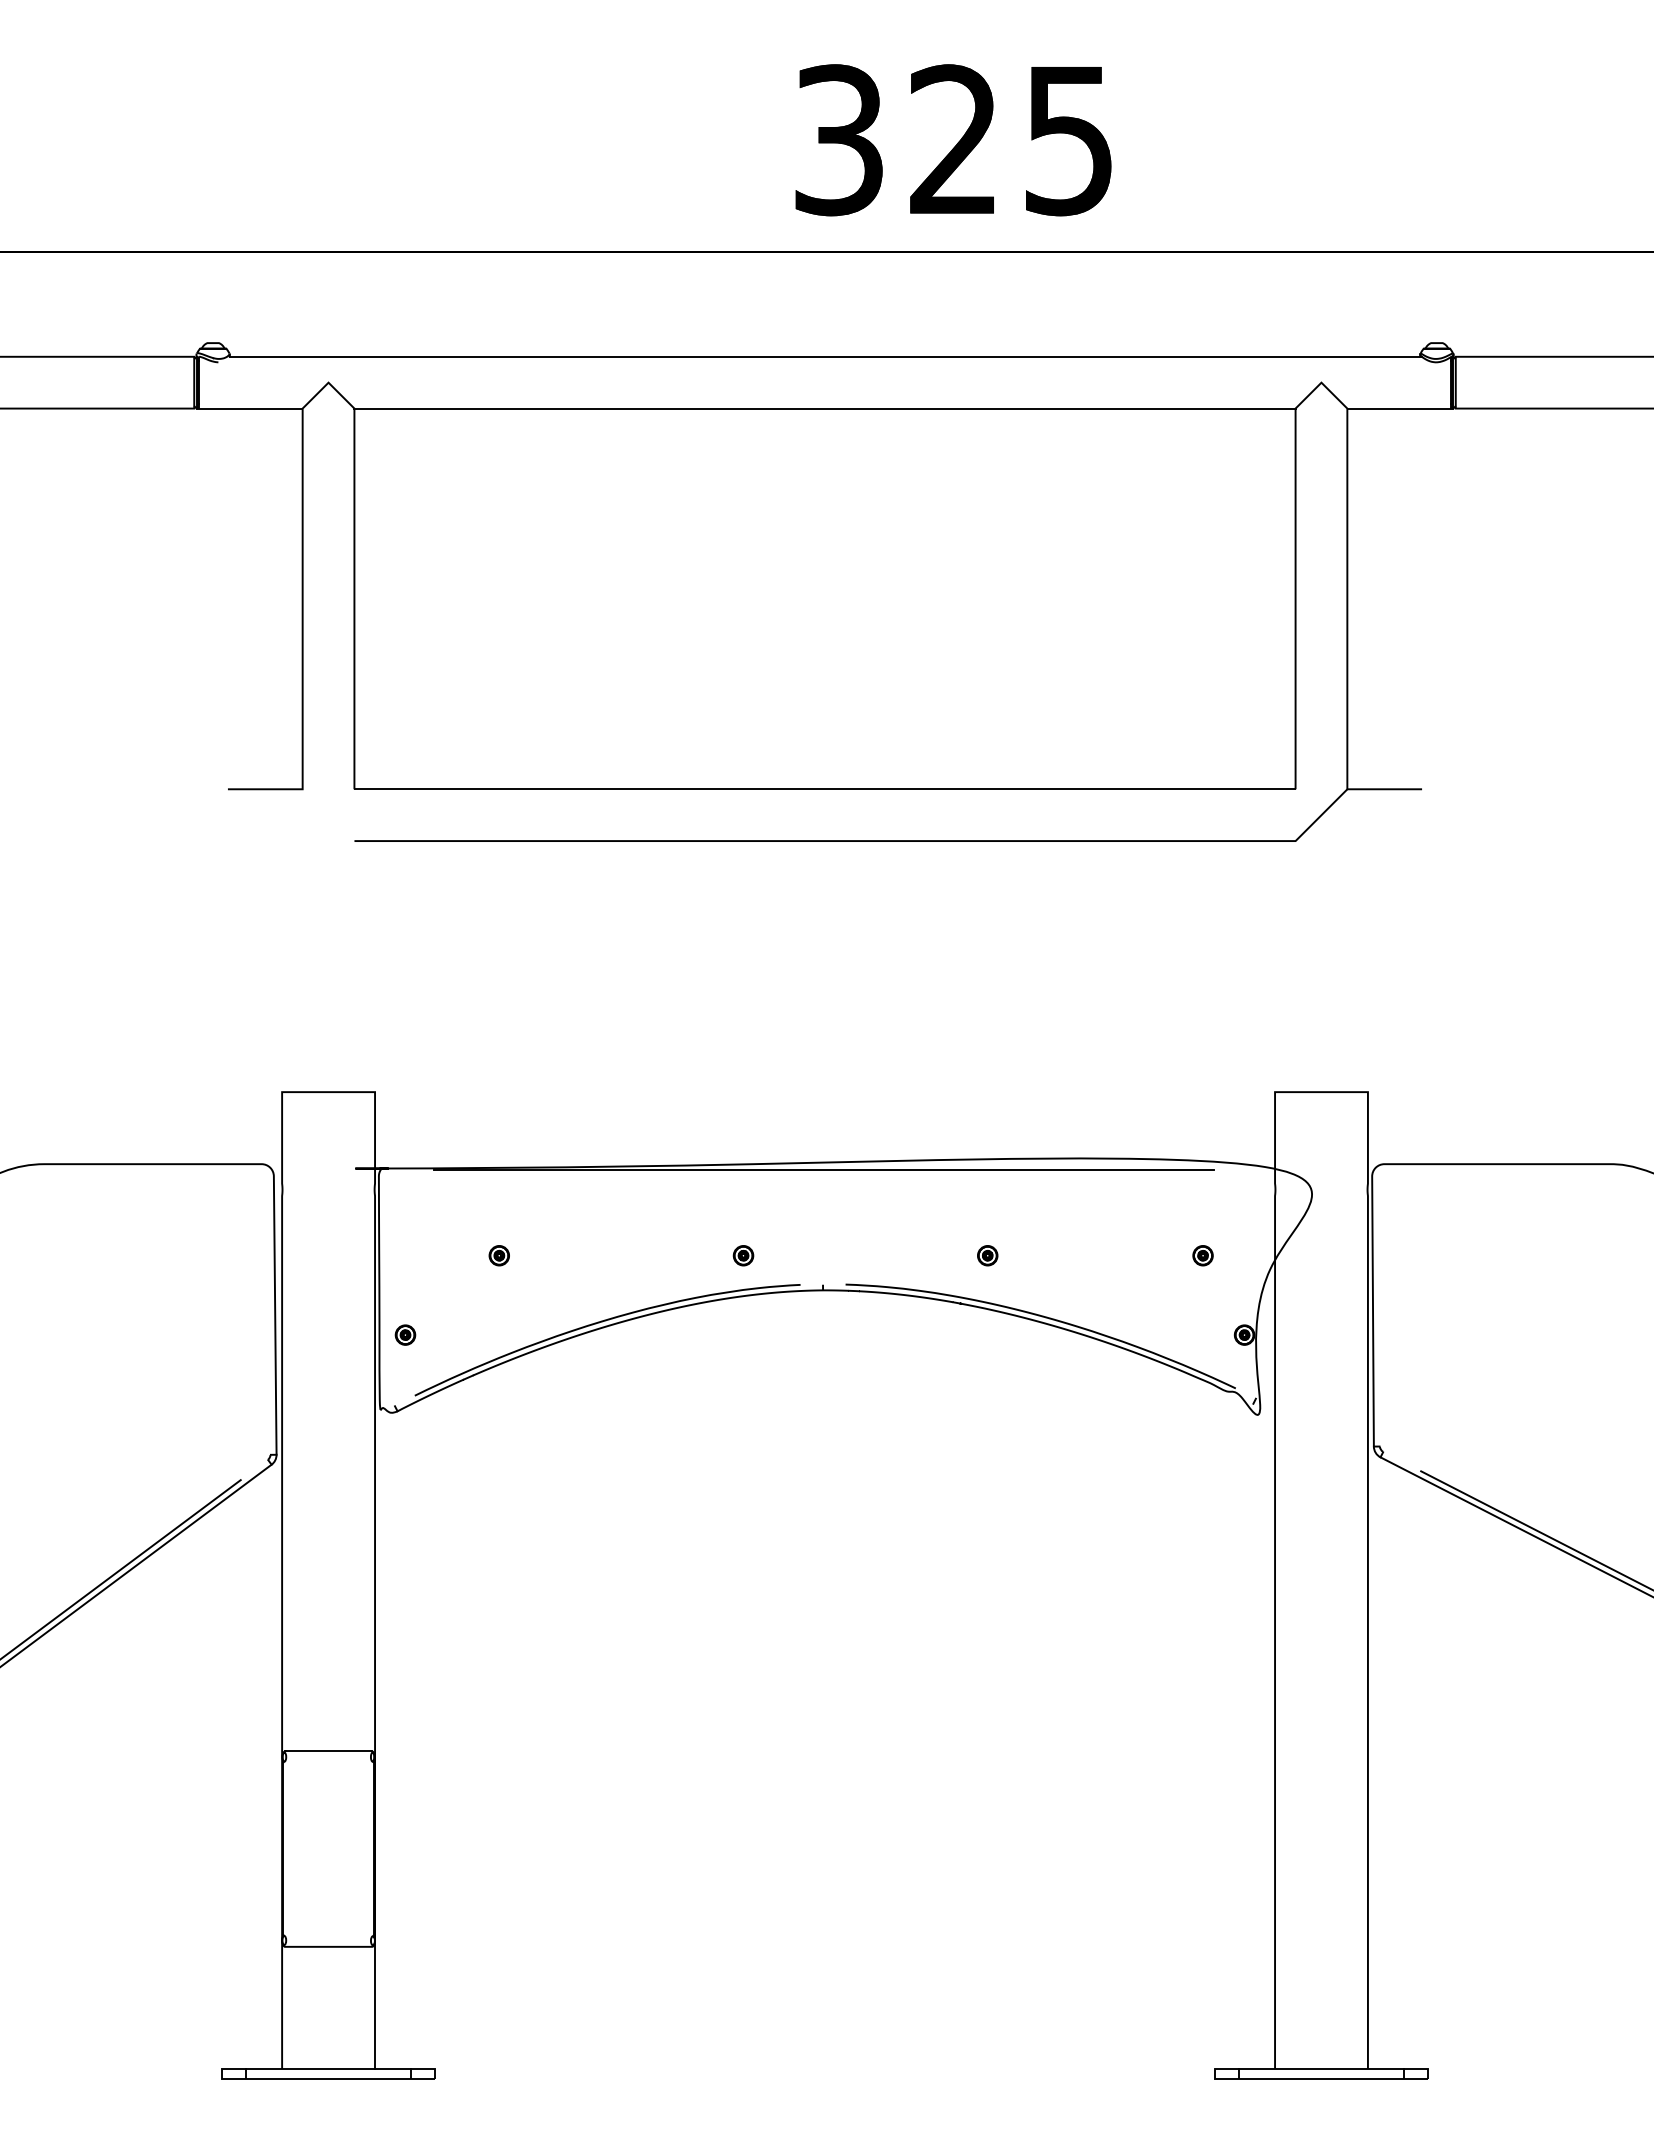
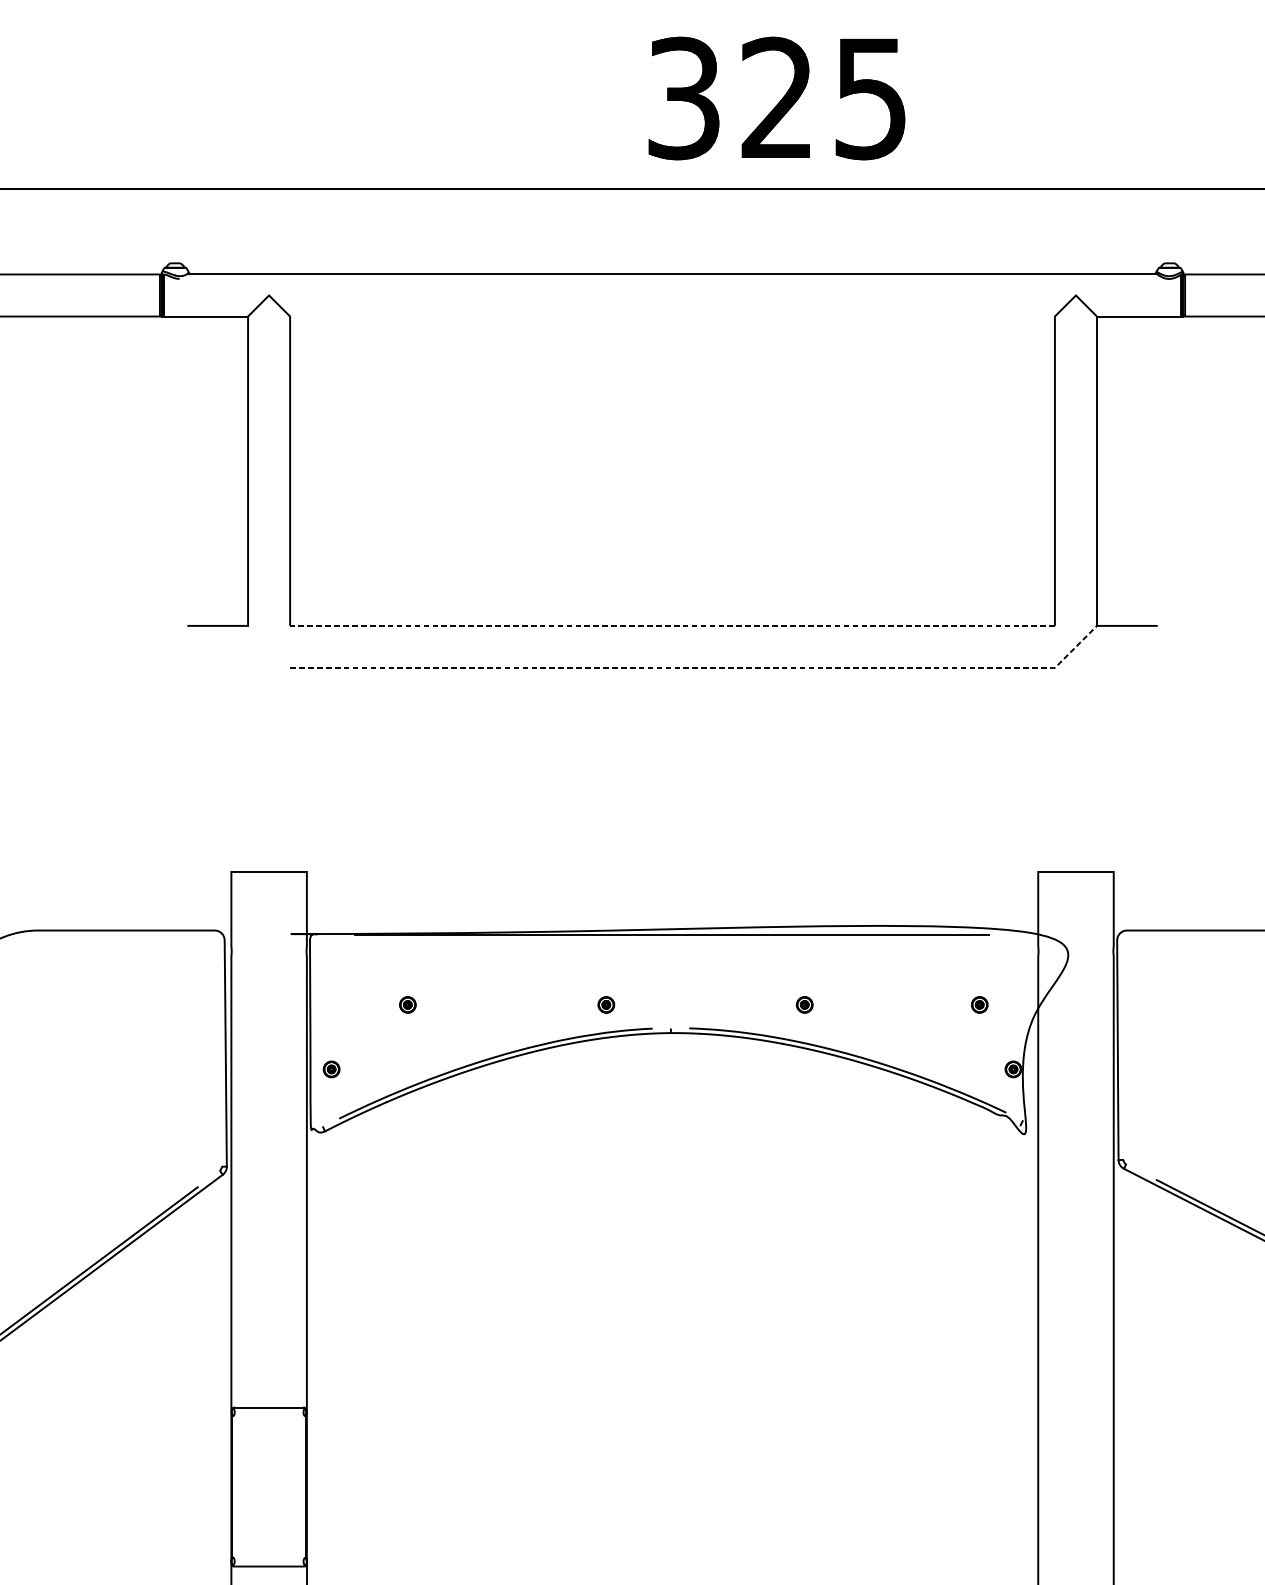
line: (824, 408) -> (672, 316), removed
line: (825, 789) -> (672, 626), solid -> dashed
line: (863, 841) -> (703, 668), solid -> dashed

